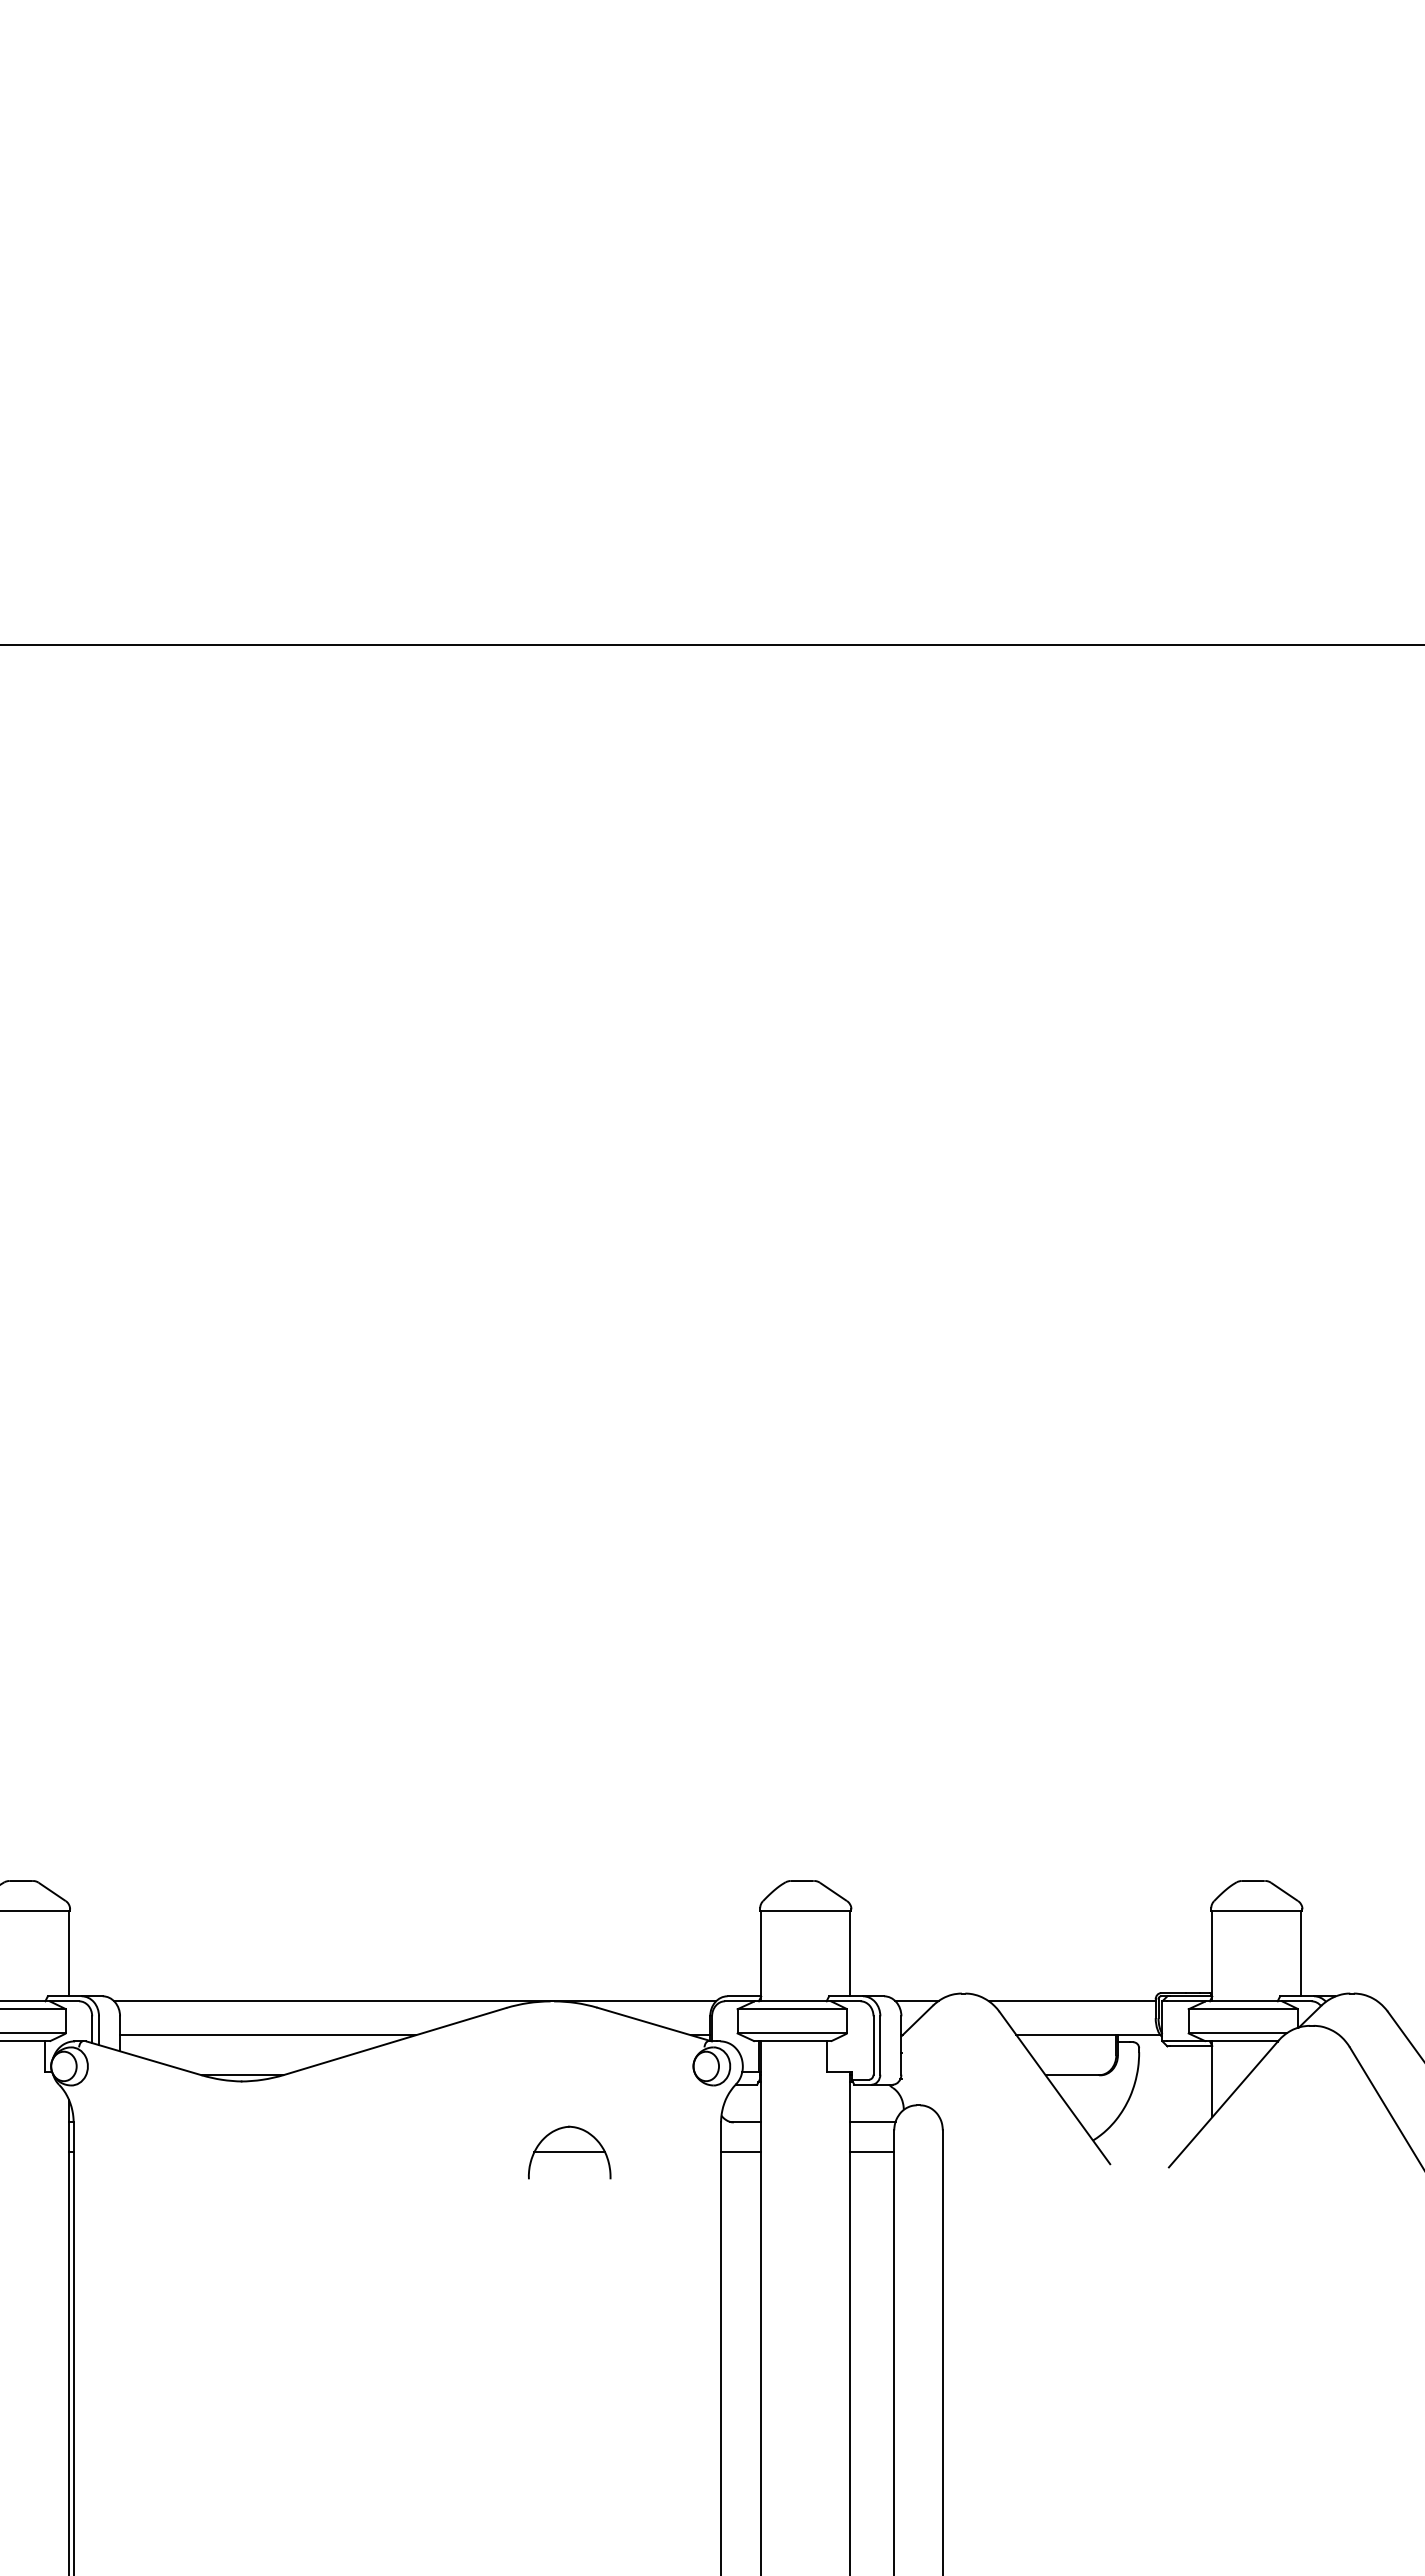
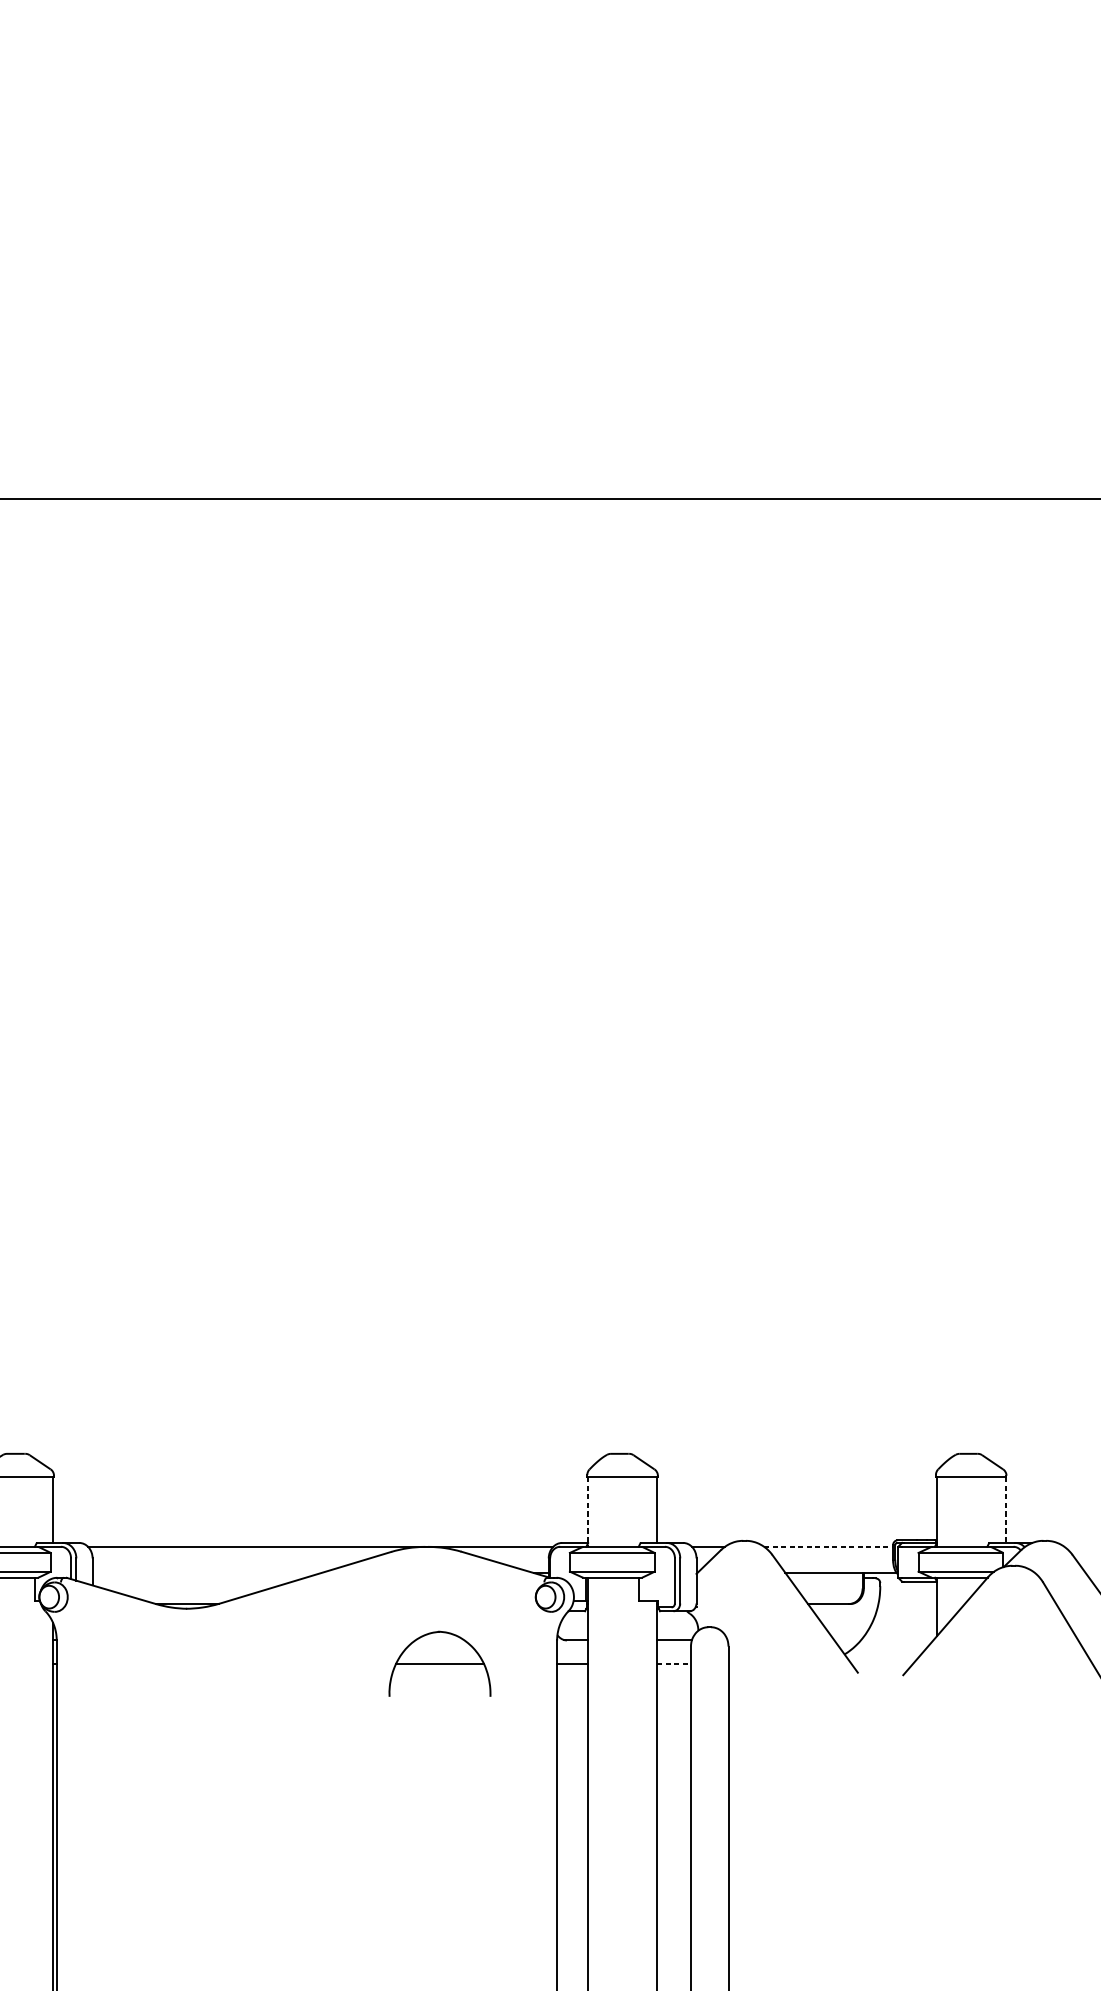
line: (1301, 1953) -> (1005, 1509), solid -> dashed
line: (761, 1956) -> (588, 1512), solid -> dashed
line: (1072, 2001) -> (828, 1546), solid -> dashed
line: (268, 2035) -> (207, 1573), removed
part: (569, 2152) -> (439, 1663), size x1.6
line: (872, 2152) -> (674, 1663), solid -> dashed

